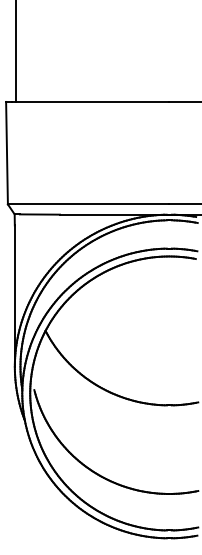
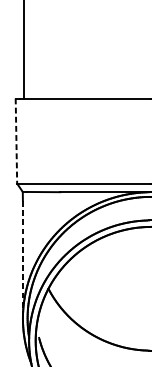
line: (7, 153) -> (16, 141), solid -> dashed
line: (14, 296) -> (22, 260), solid -> dashed

